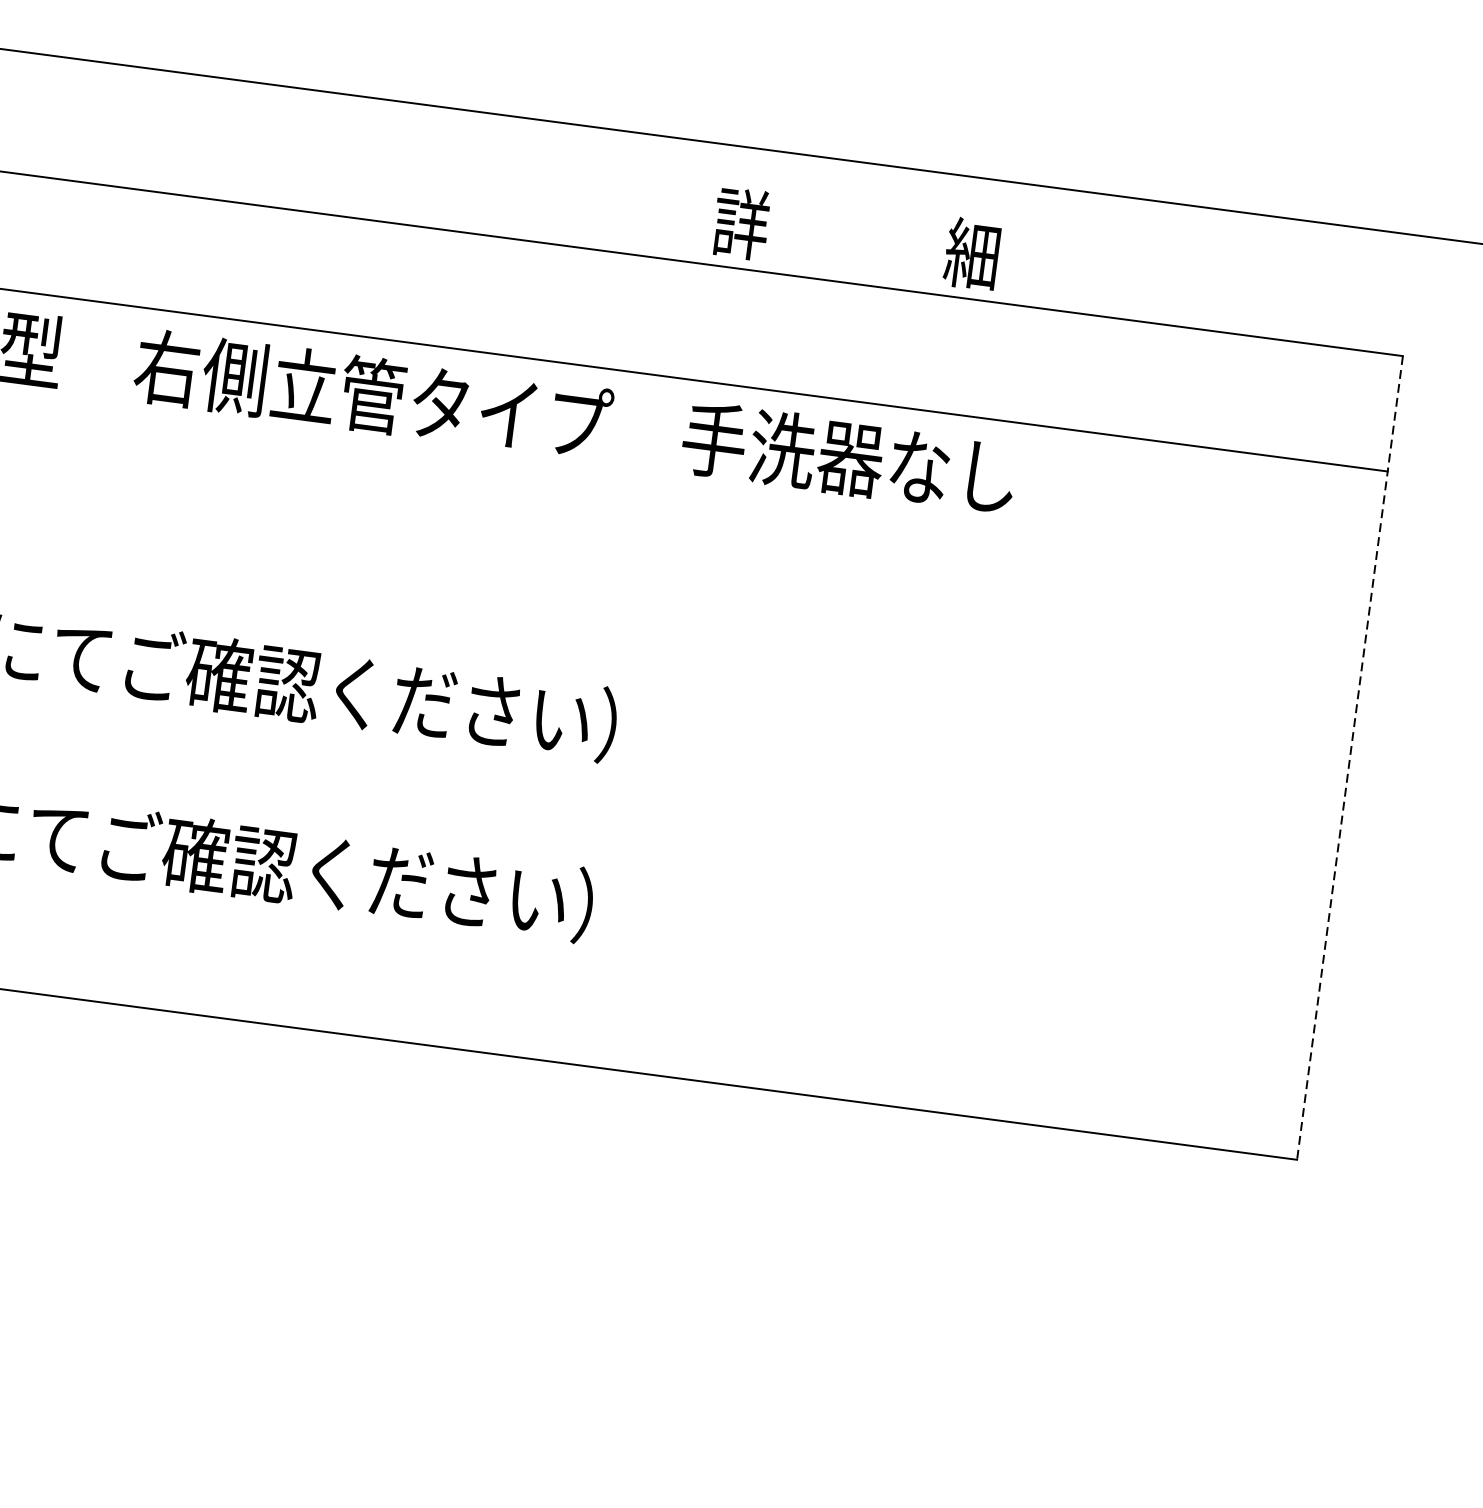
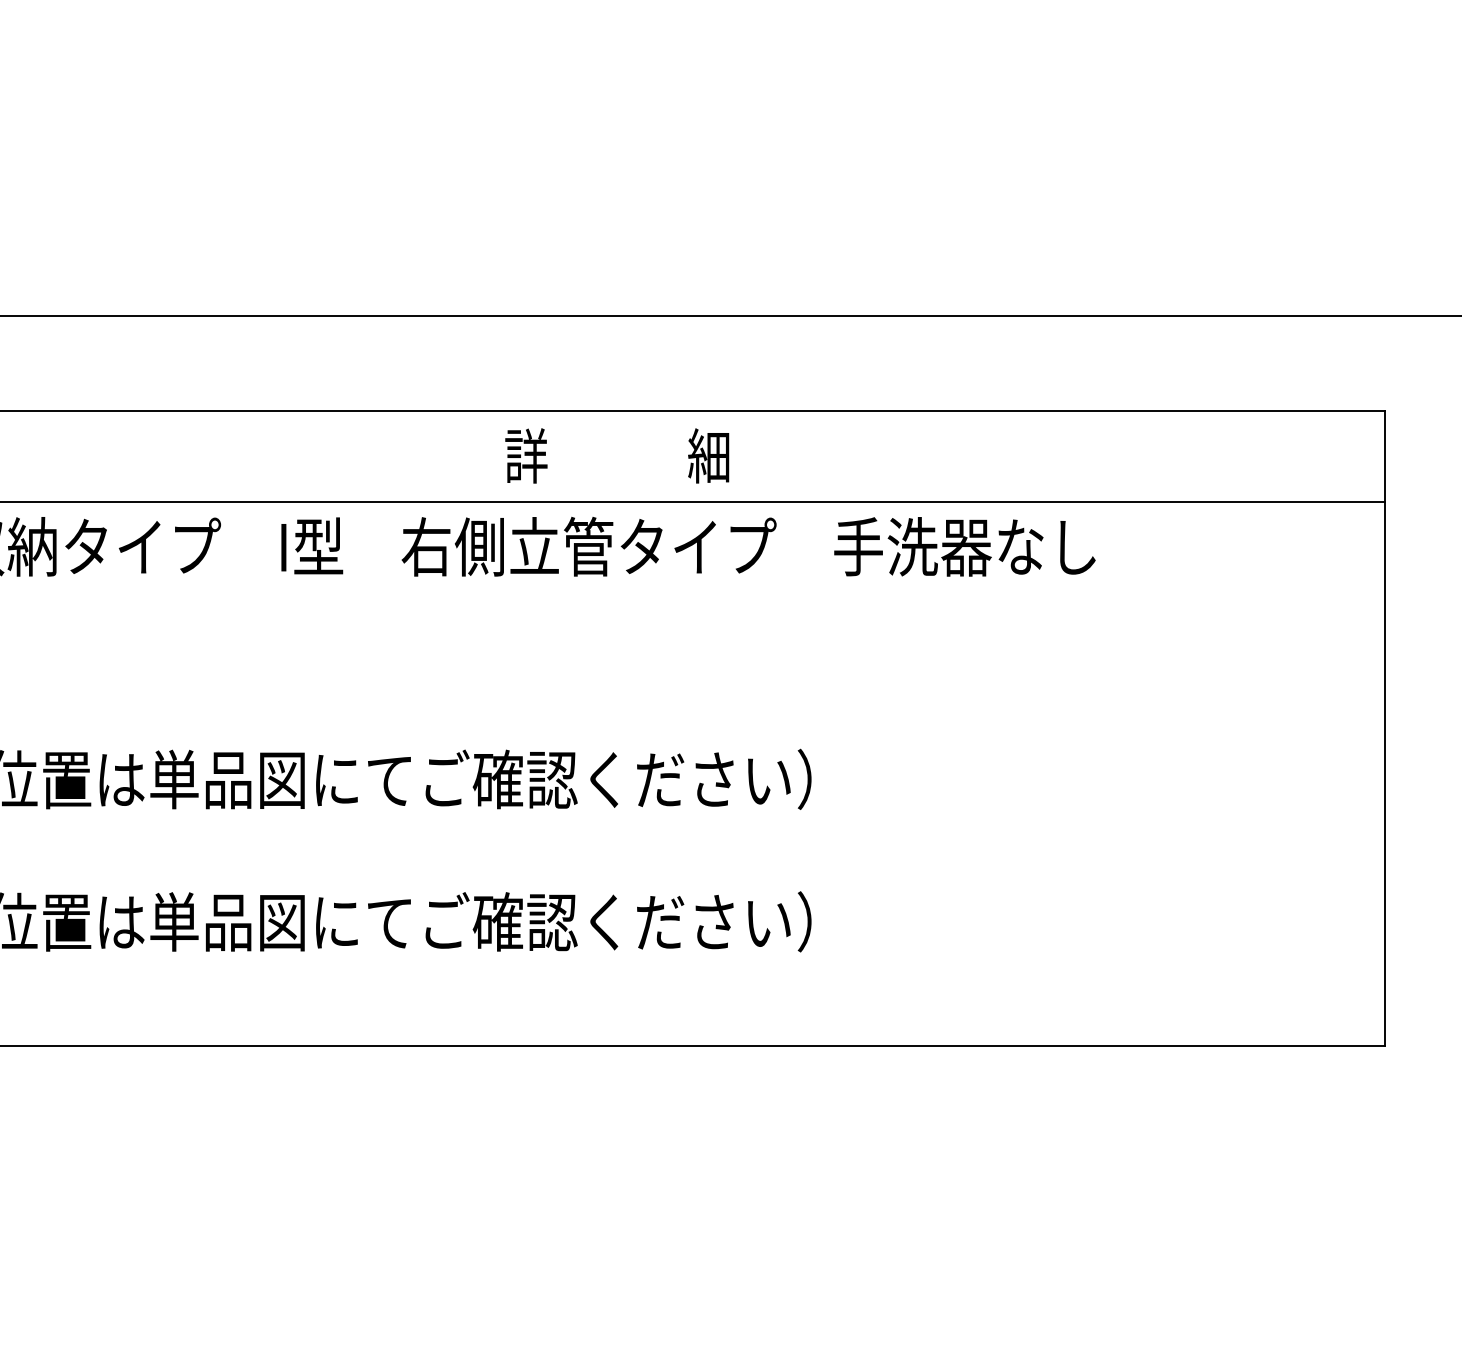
text: (856, 238) -> (617, 455), moved
line: (1349, 759) -> (1384, 729), dashed -> solid

